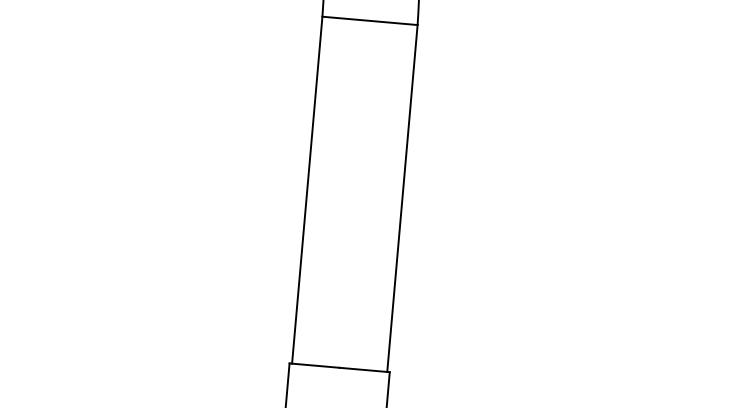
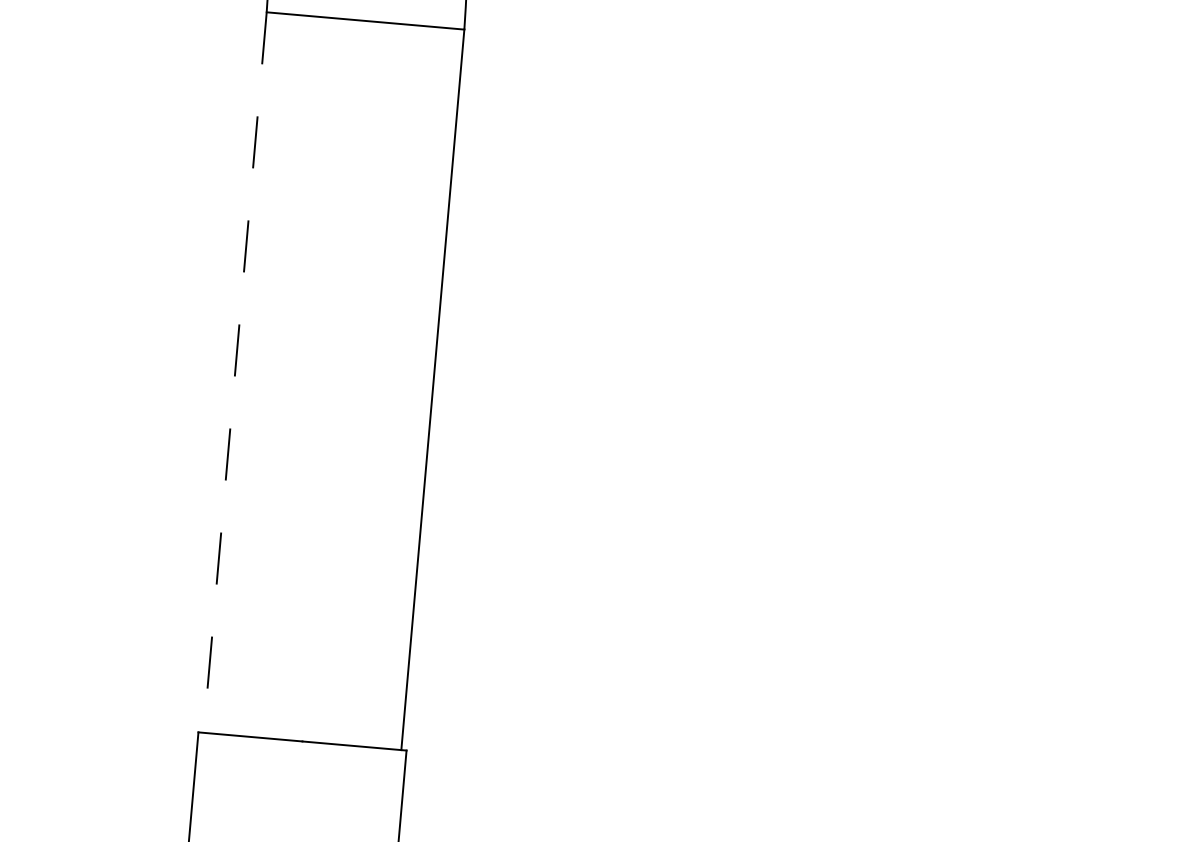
line: (307, 190) -> (235, 373), solid -> dashed

